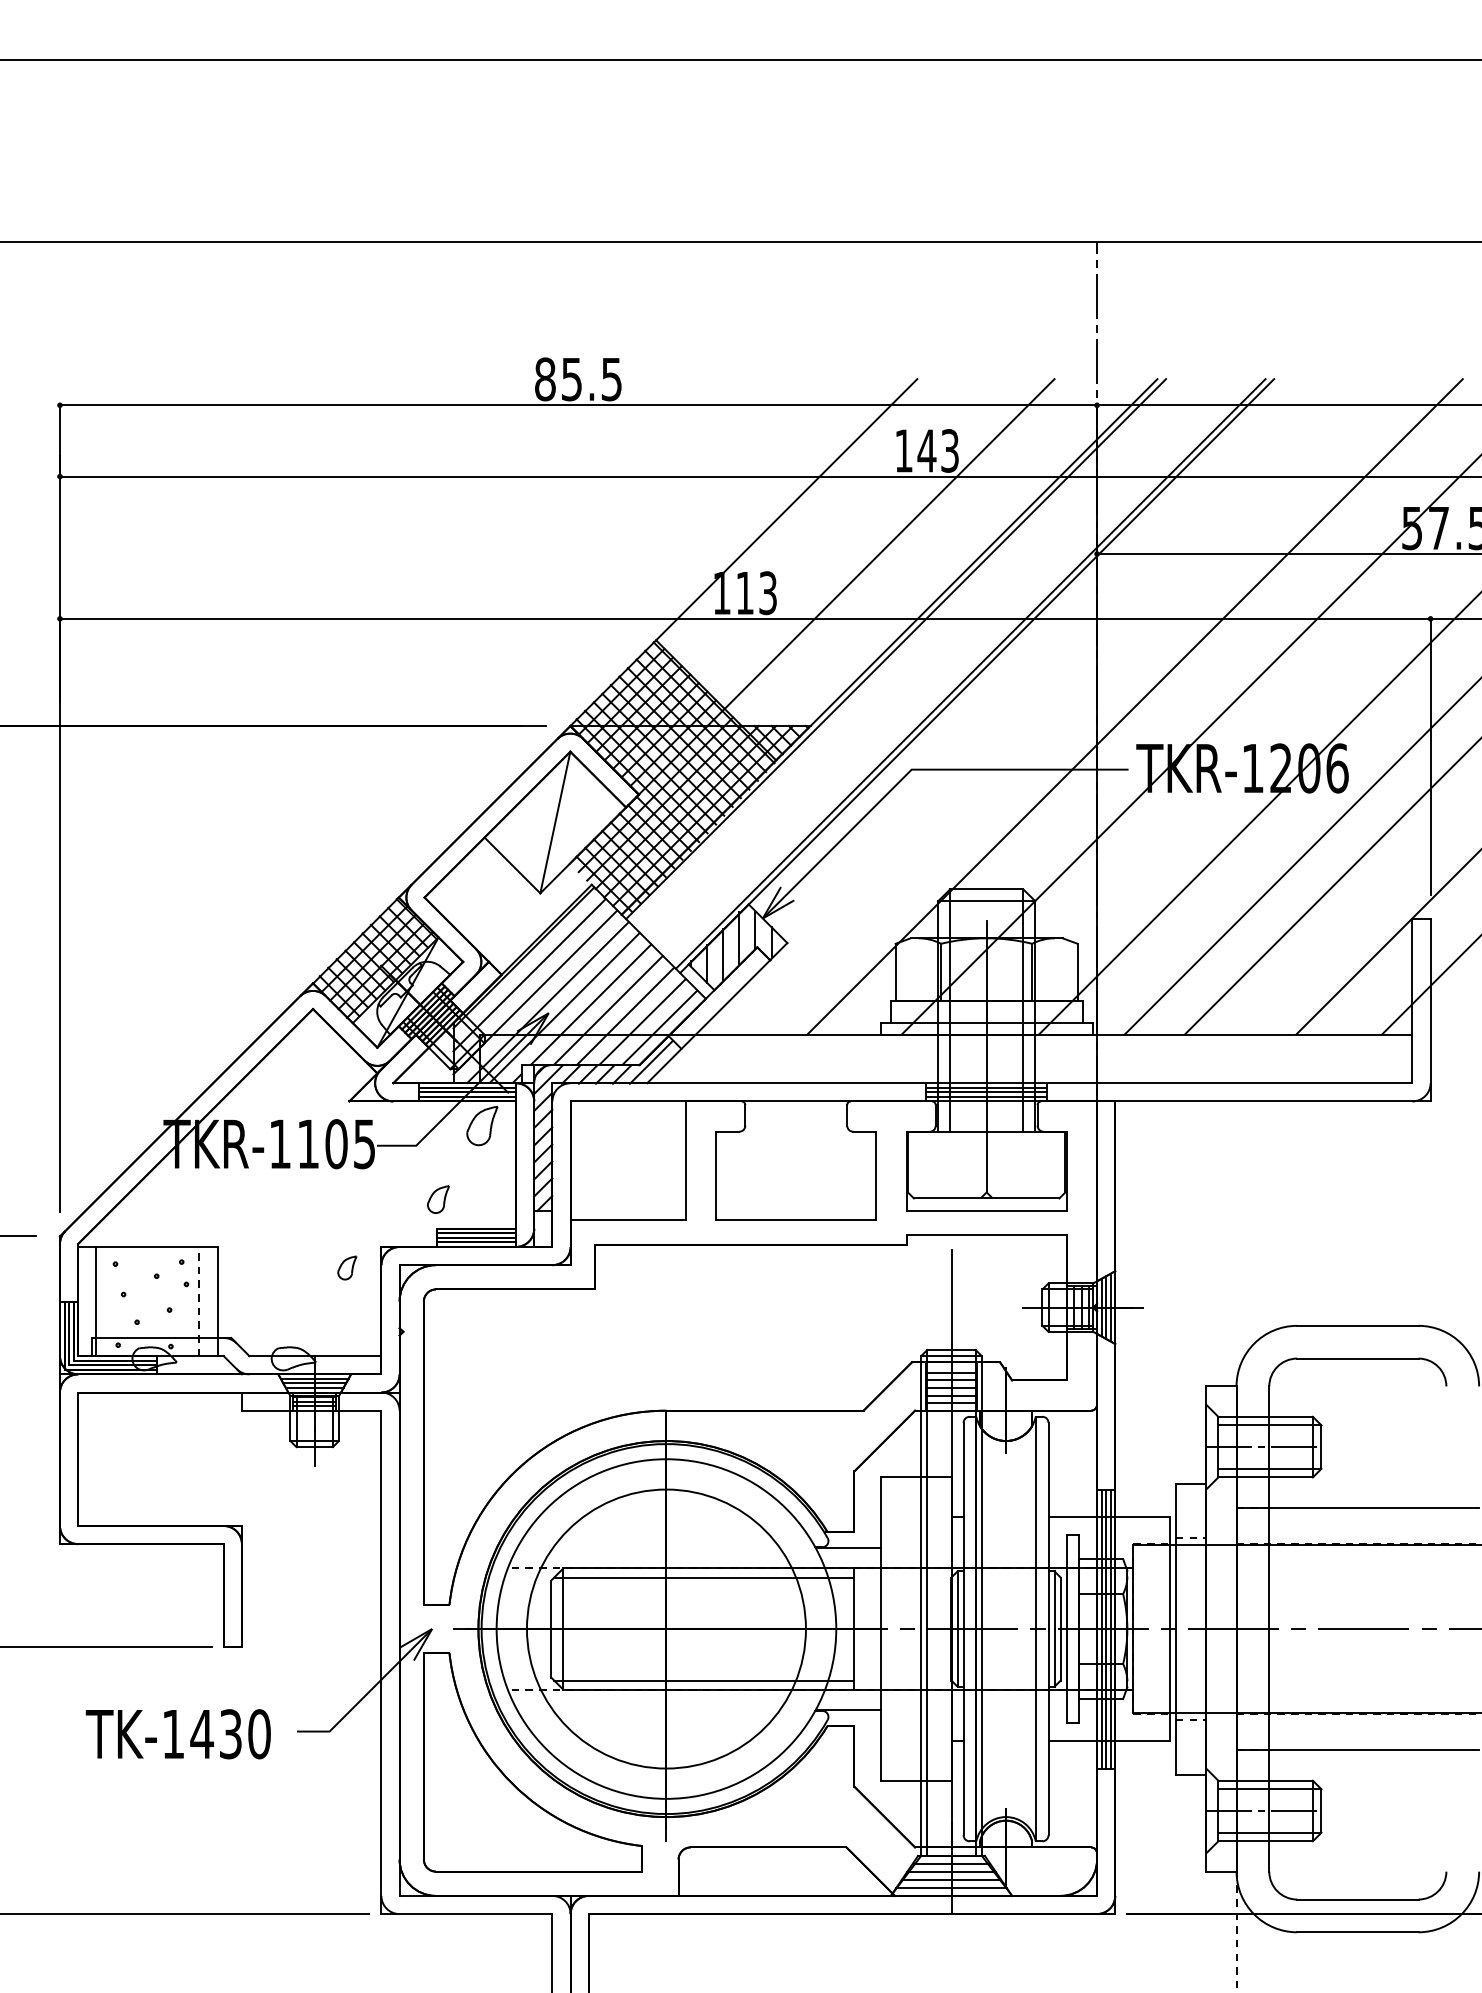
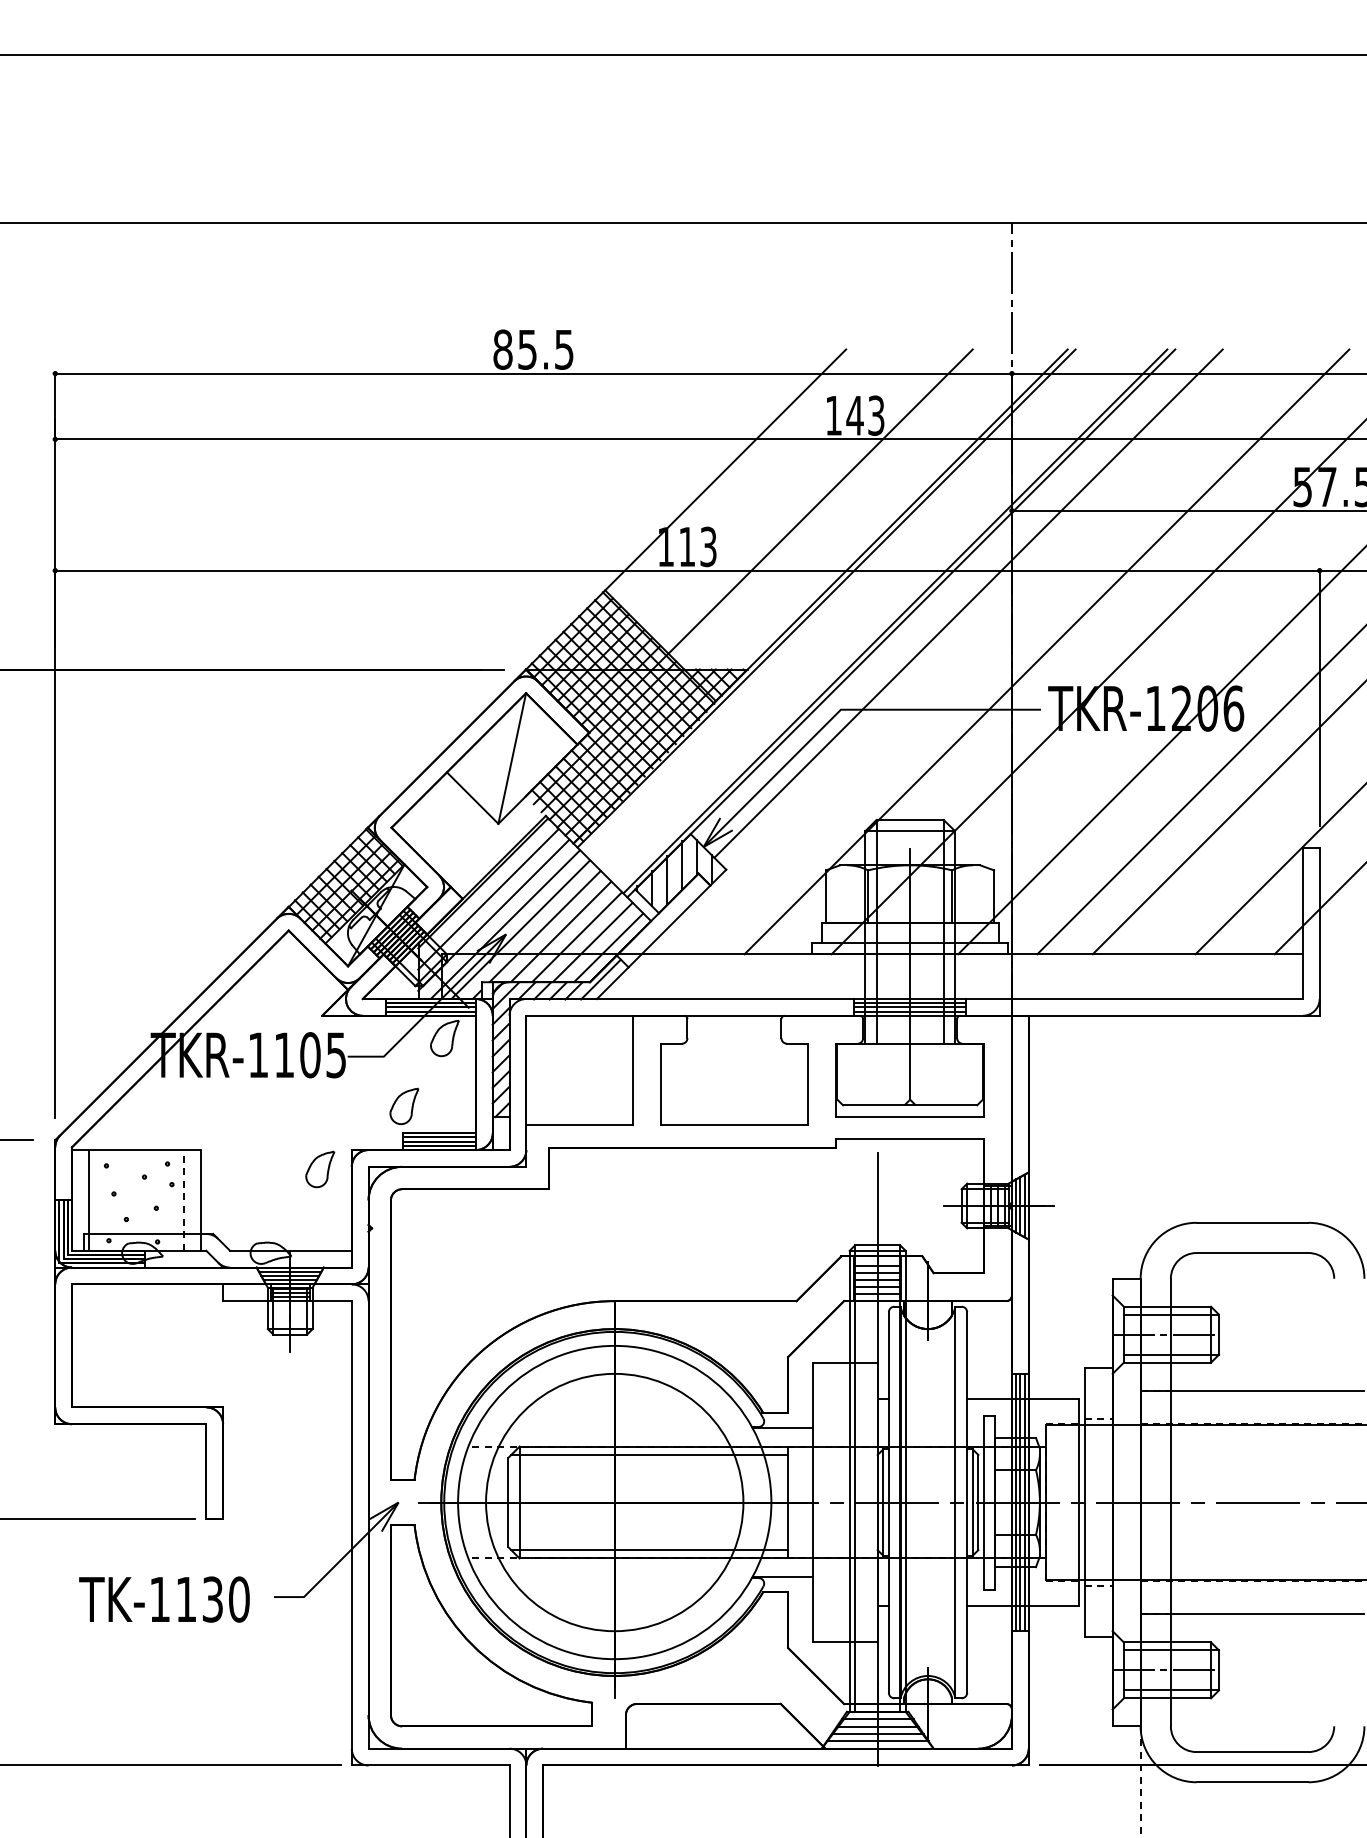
line: (1049, 654) -> (968, 603), added
part: (438, 1199) -> (404, 1106), size x1.43
part: (347, 1267) -> (320, 1168), size x1.67
text: (201, 1734) -> (185, 1599), TK-1430 -> TK-1130

